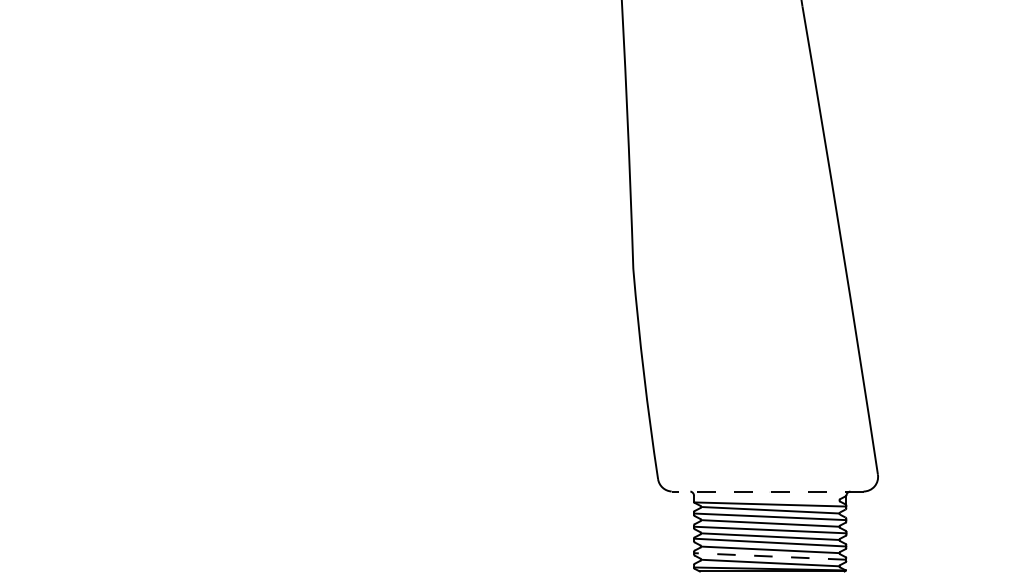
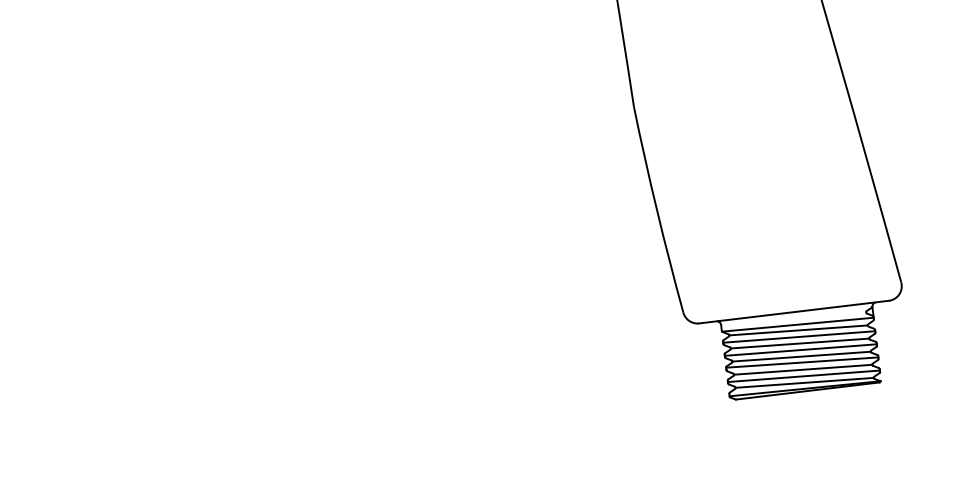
line: (767, 491) -> (793, 312), dashed -> solid
line: (769, 556) -> (803, 376), dashed -> solid

